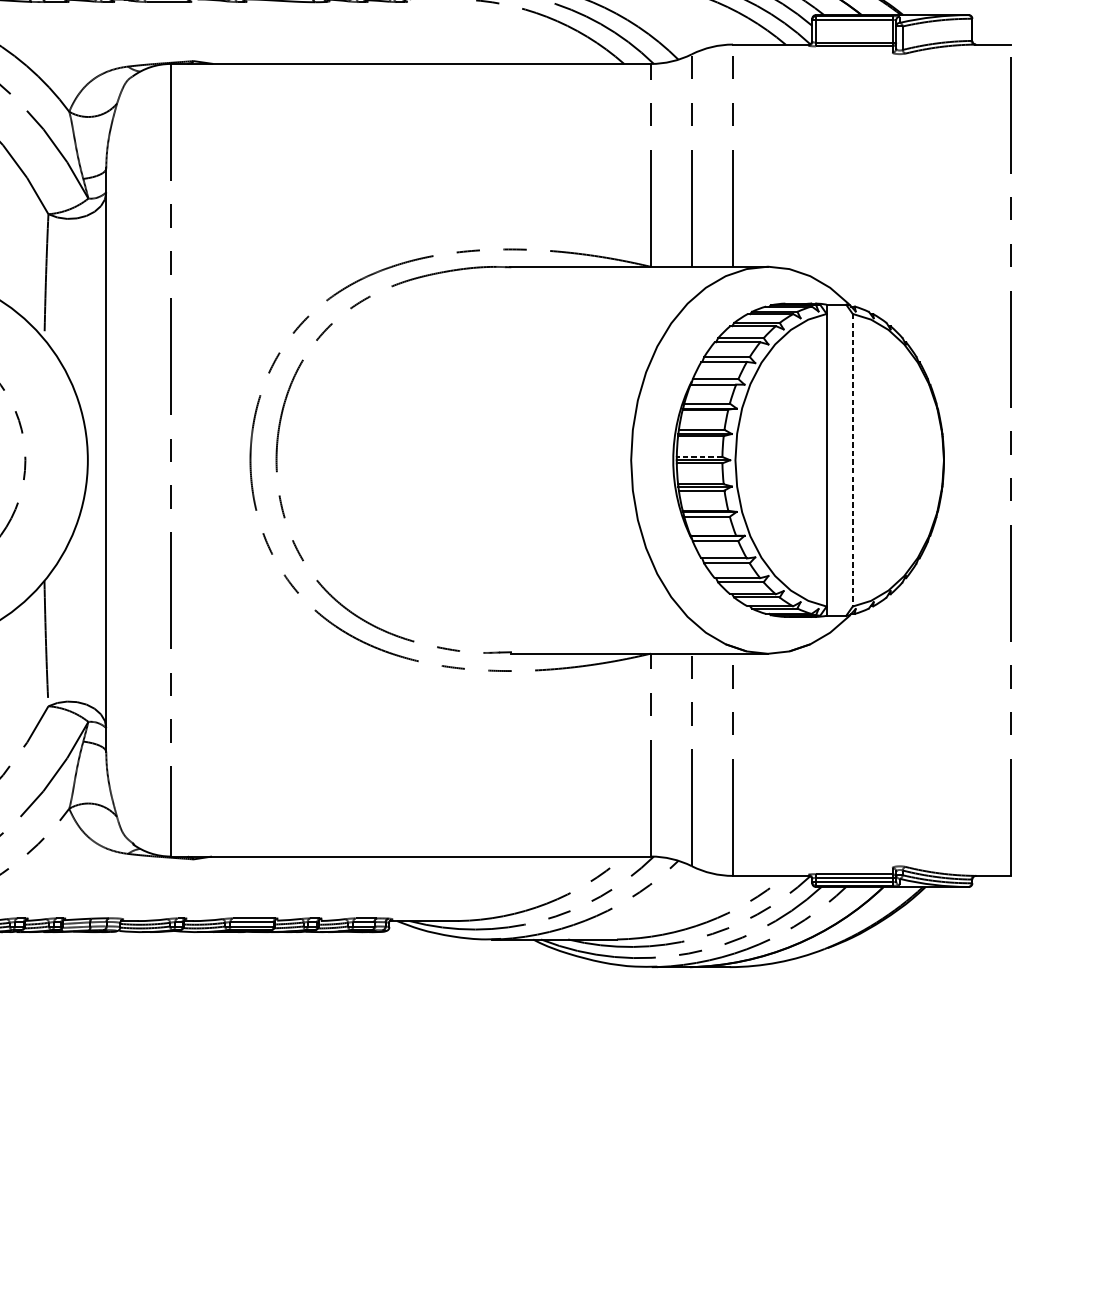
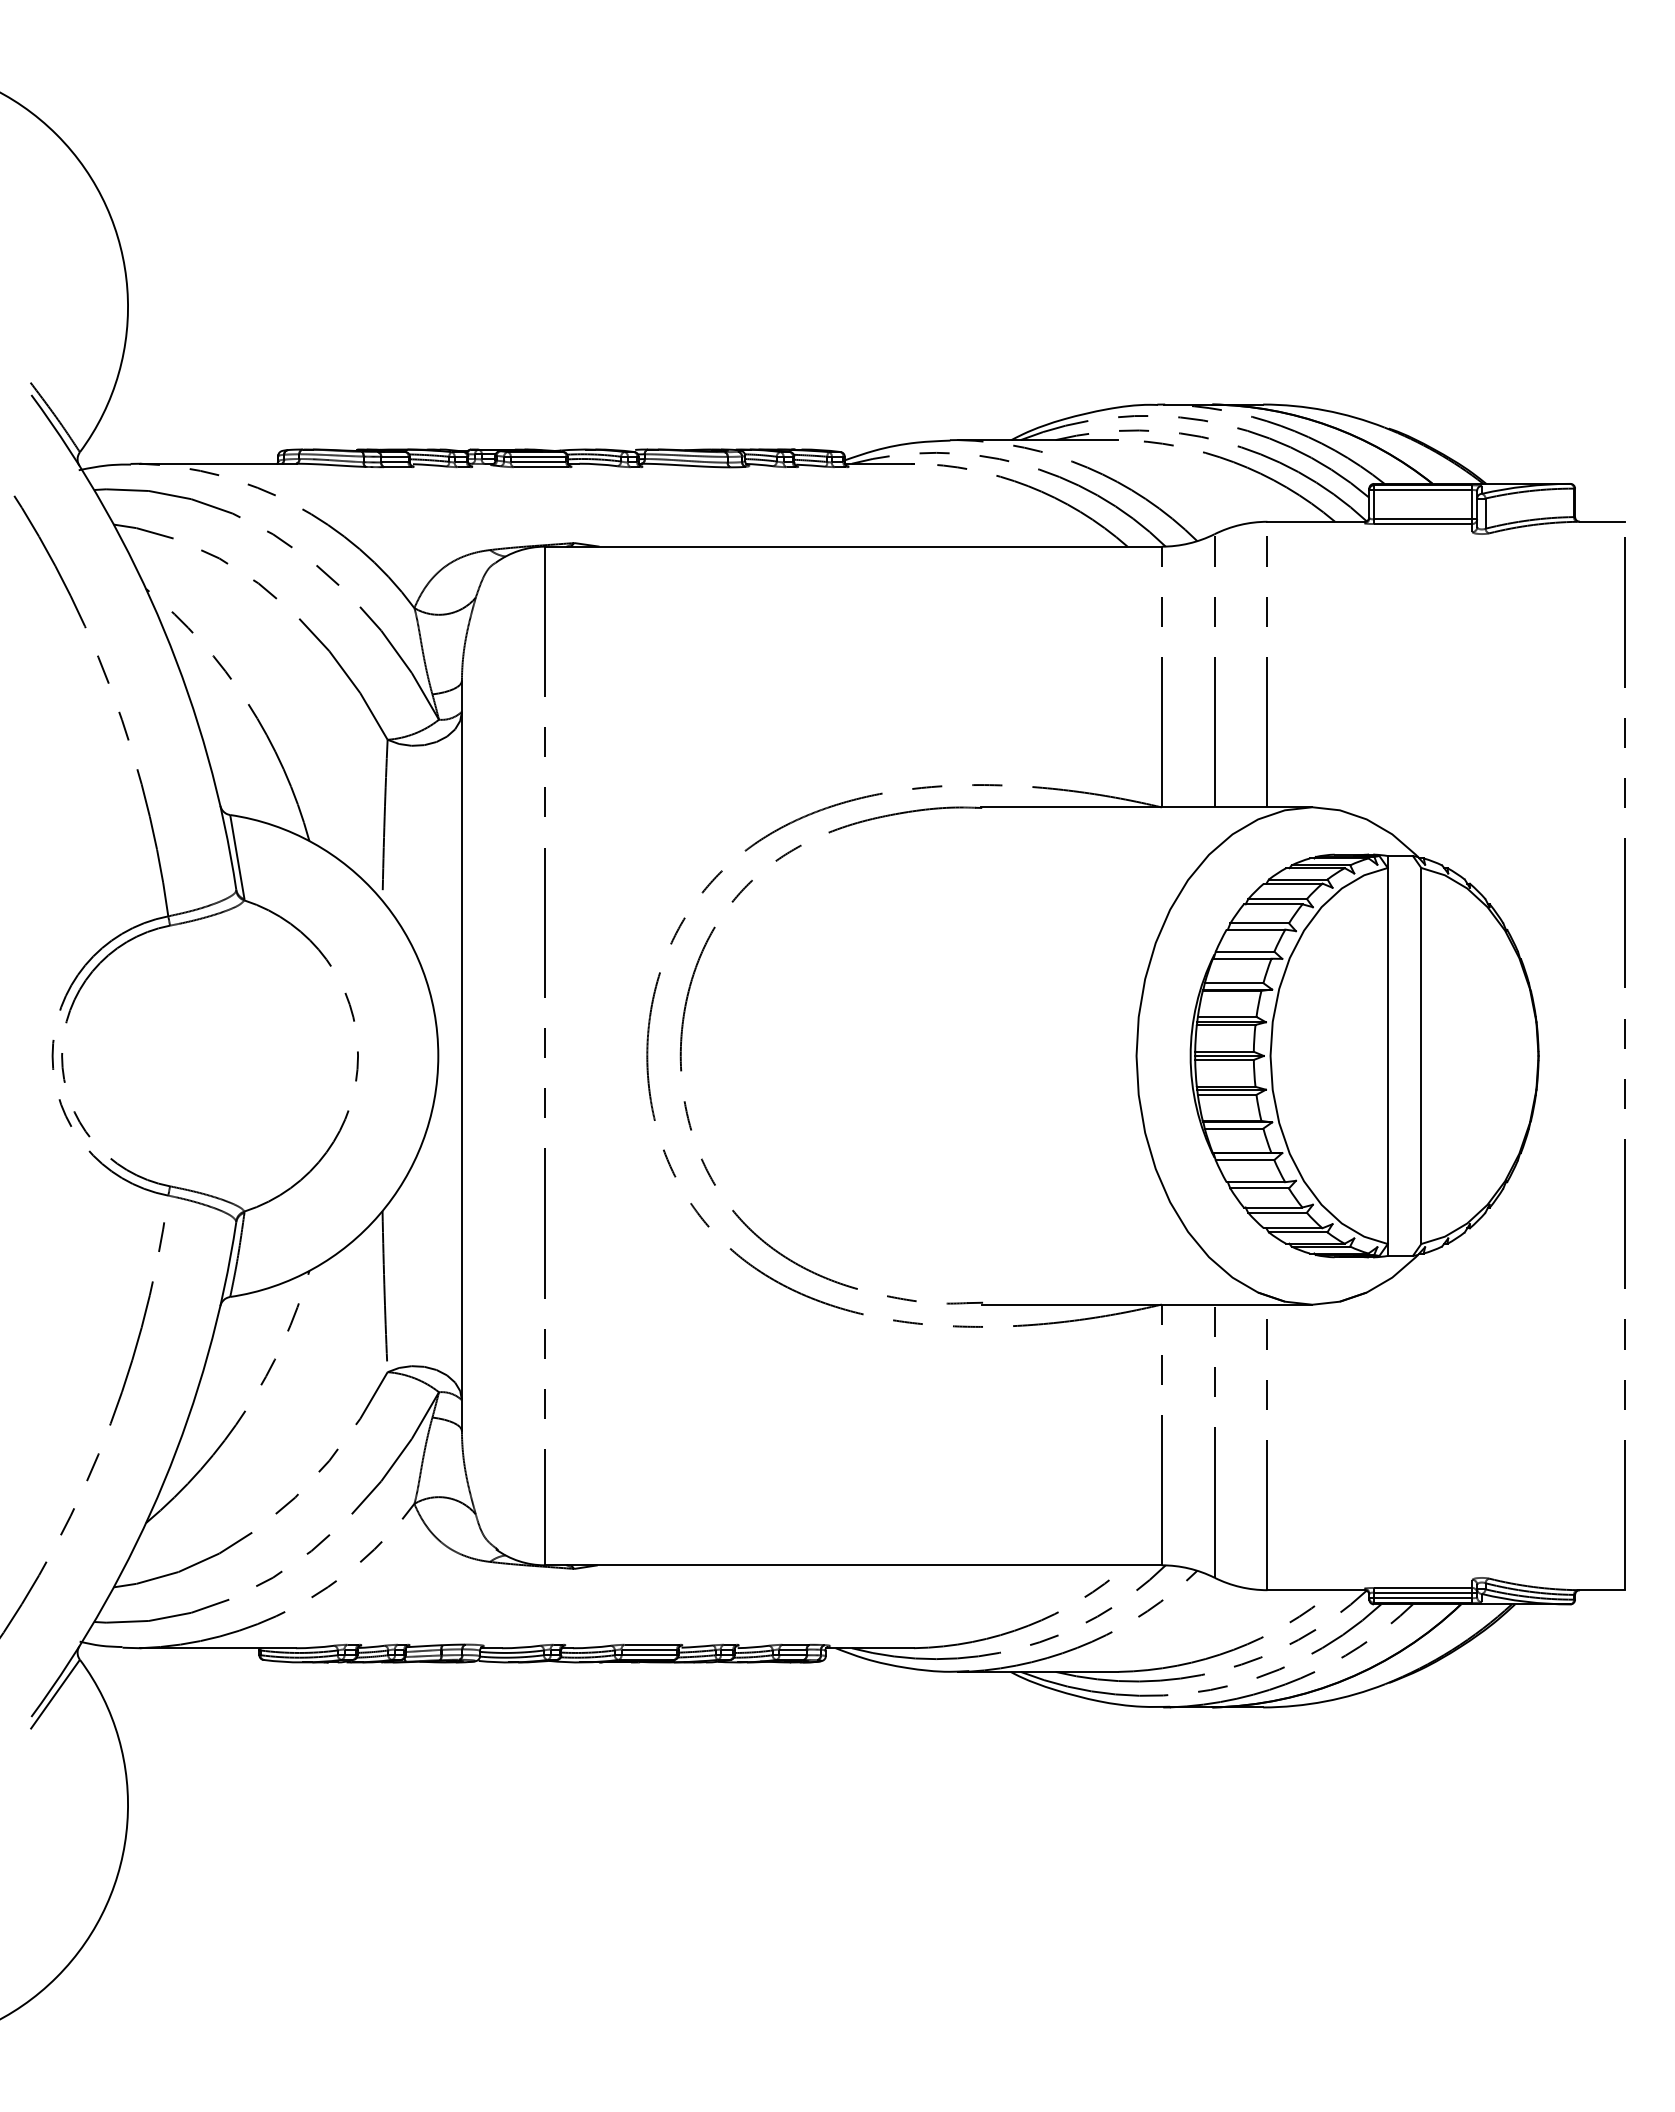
line: (699, 456) -> (1224, 1051), dashed -> solid
line: (852, 460) -> (1421, 1056), dashed -> solid

